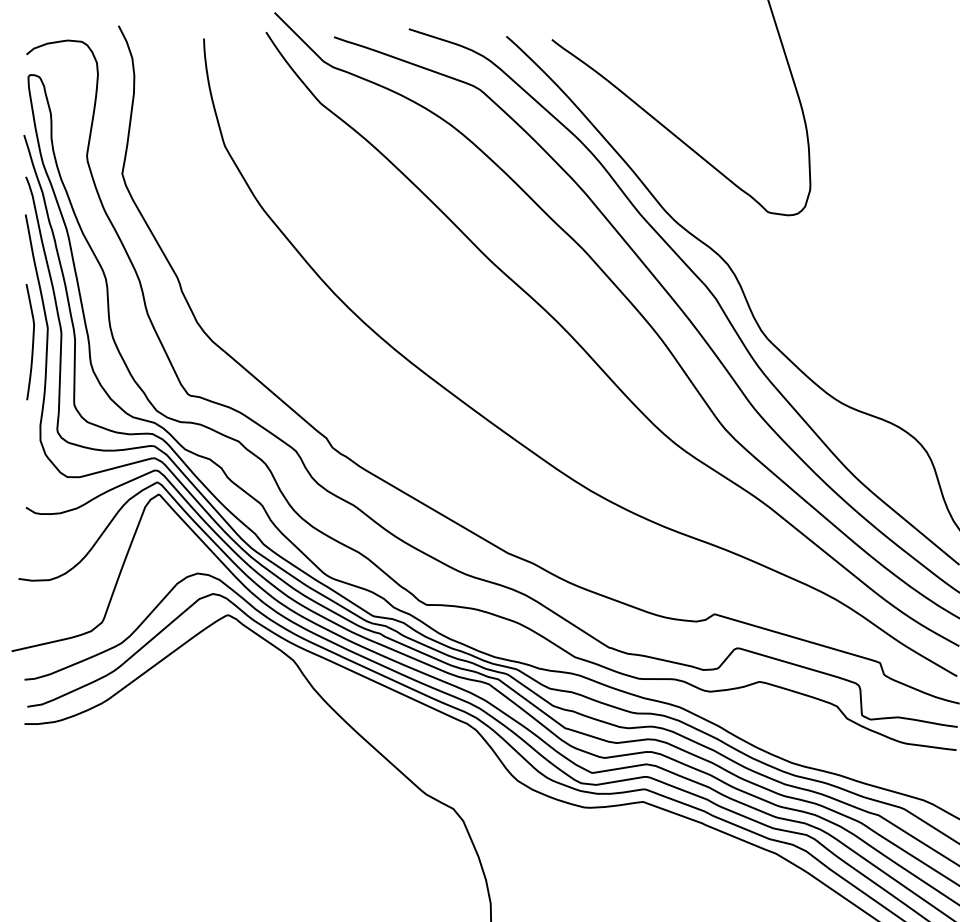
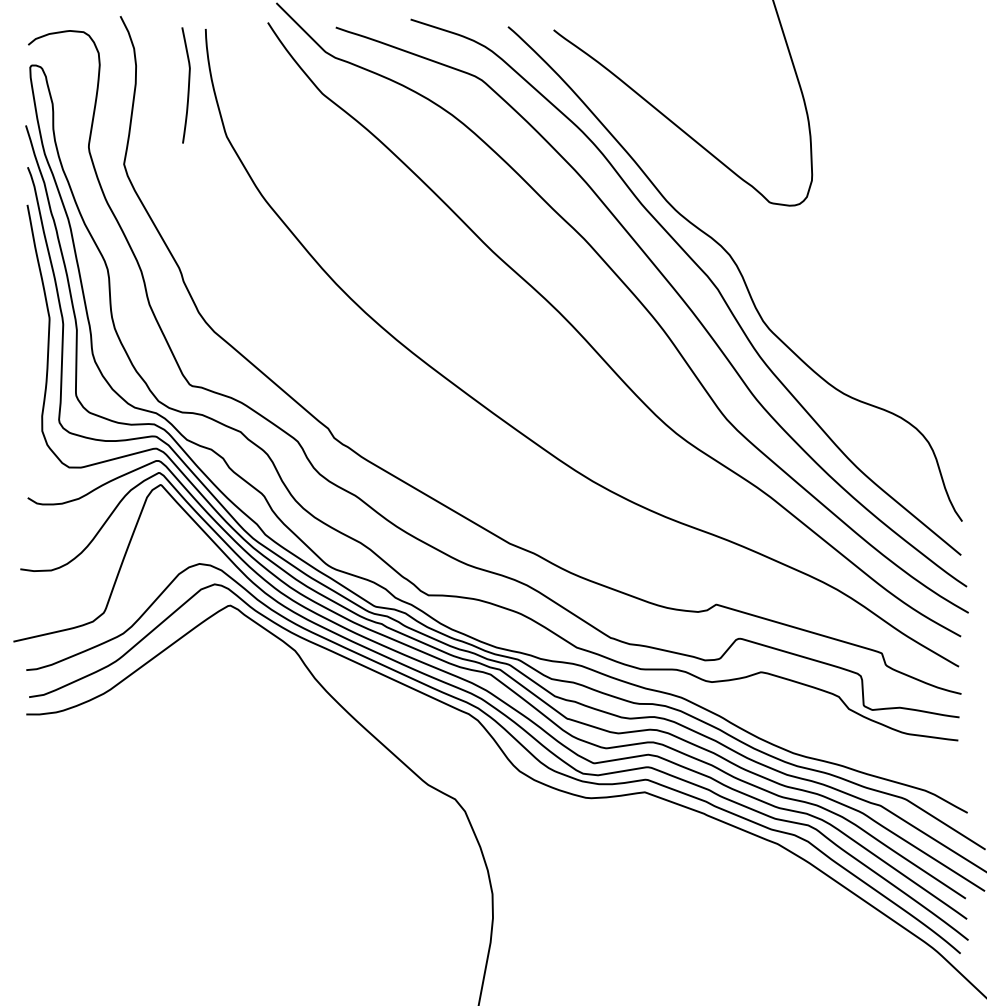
curve: (32, 342) -> (188, 85), moved

